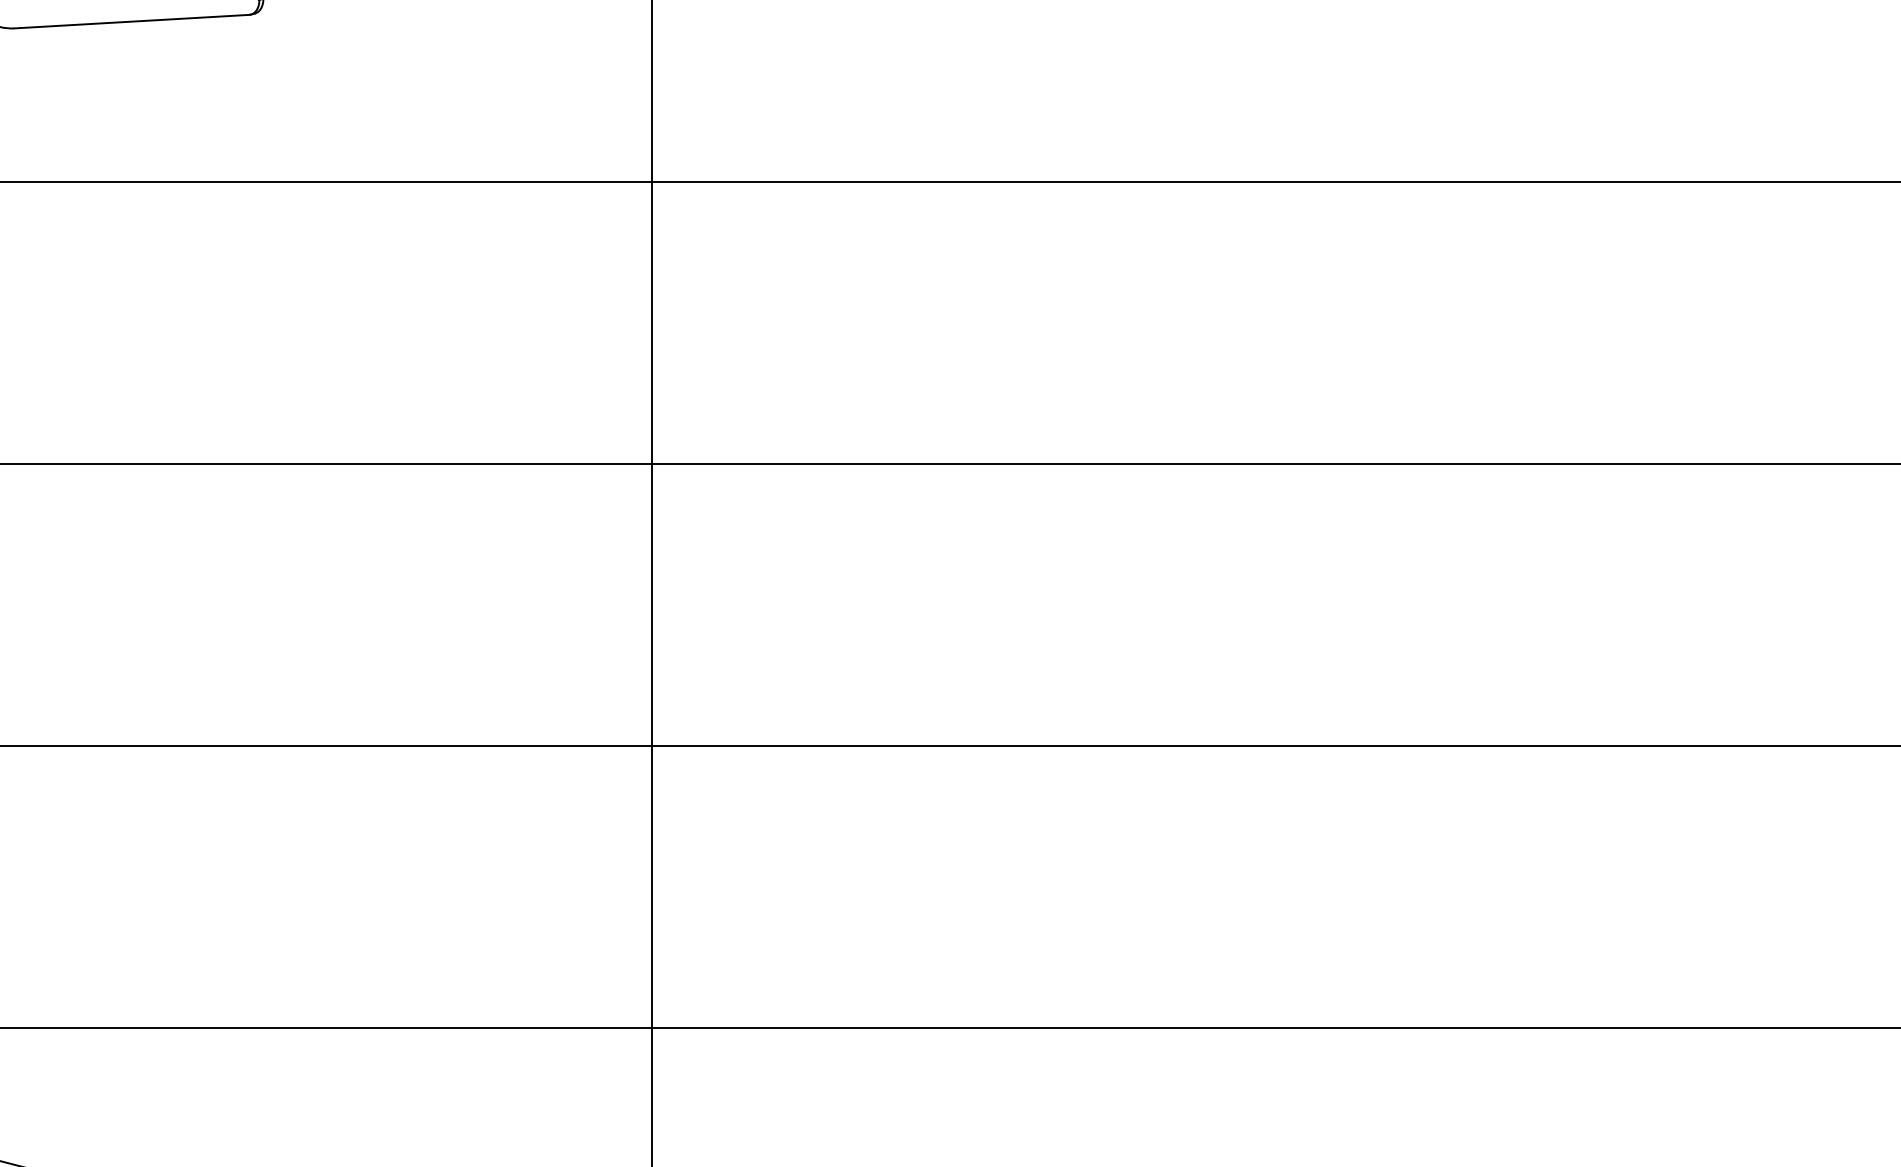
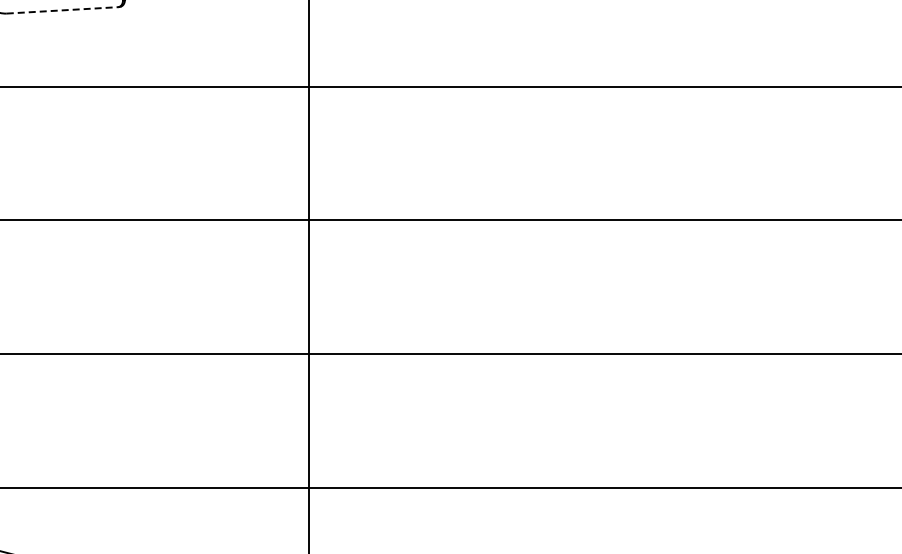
line: (131, 21) -> (62, 10), solid -> dashed

